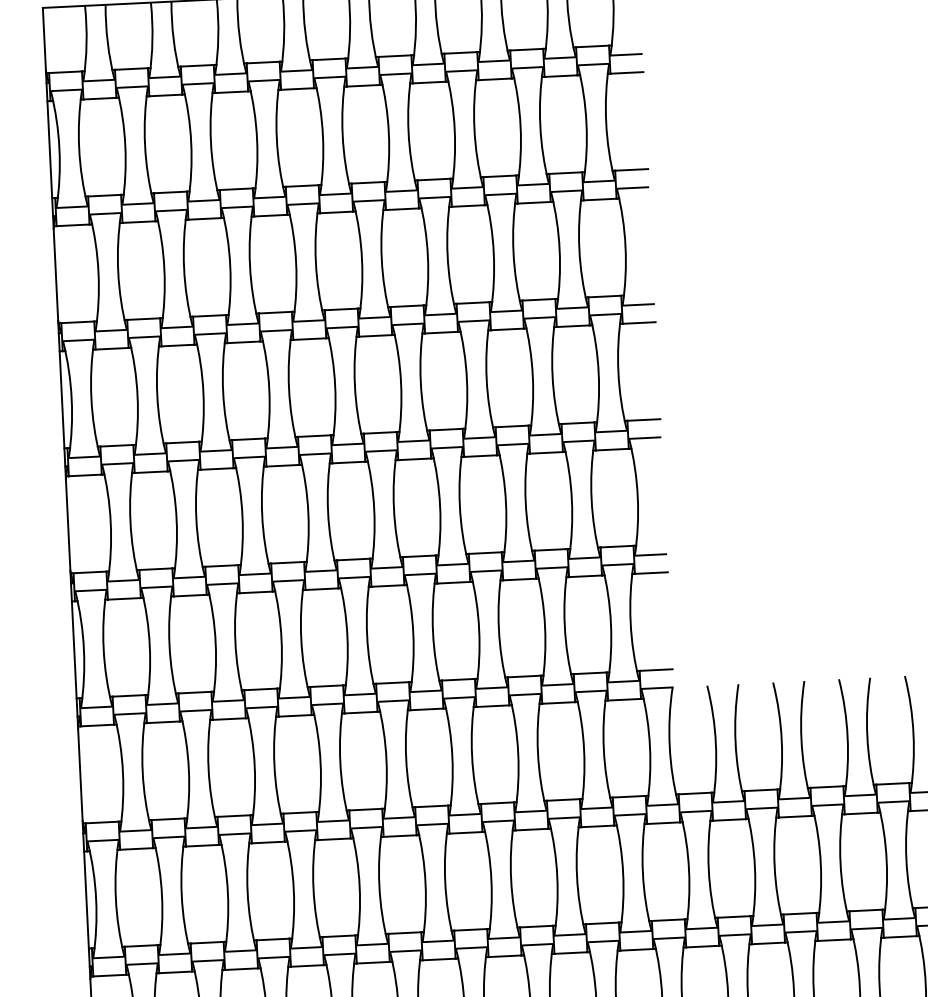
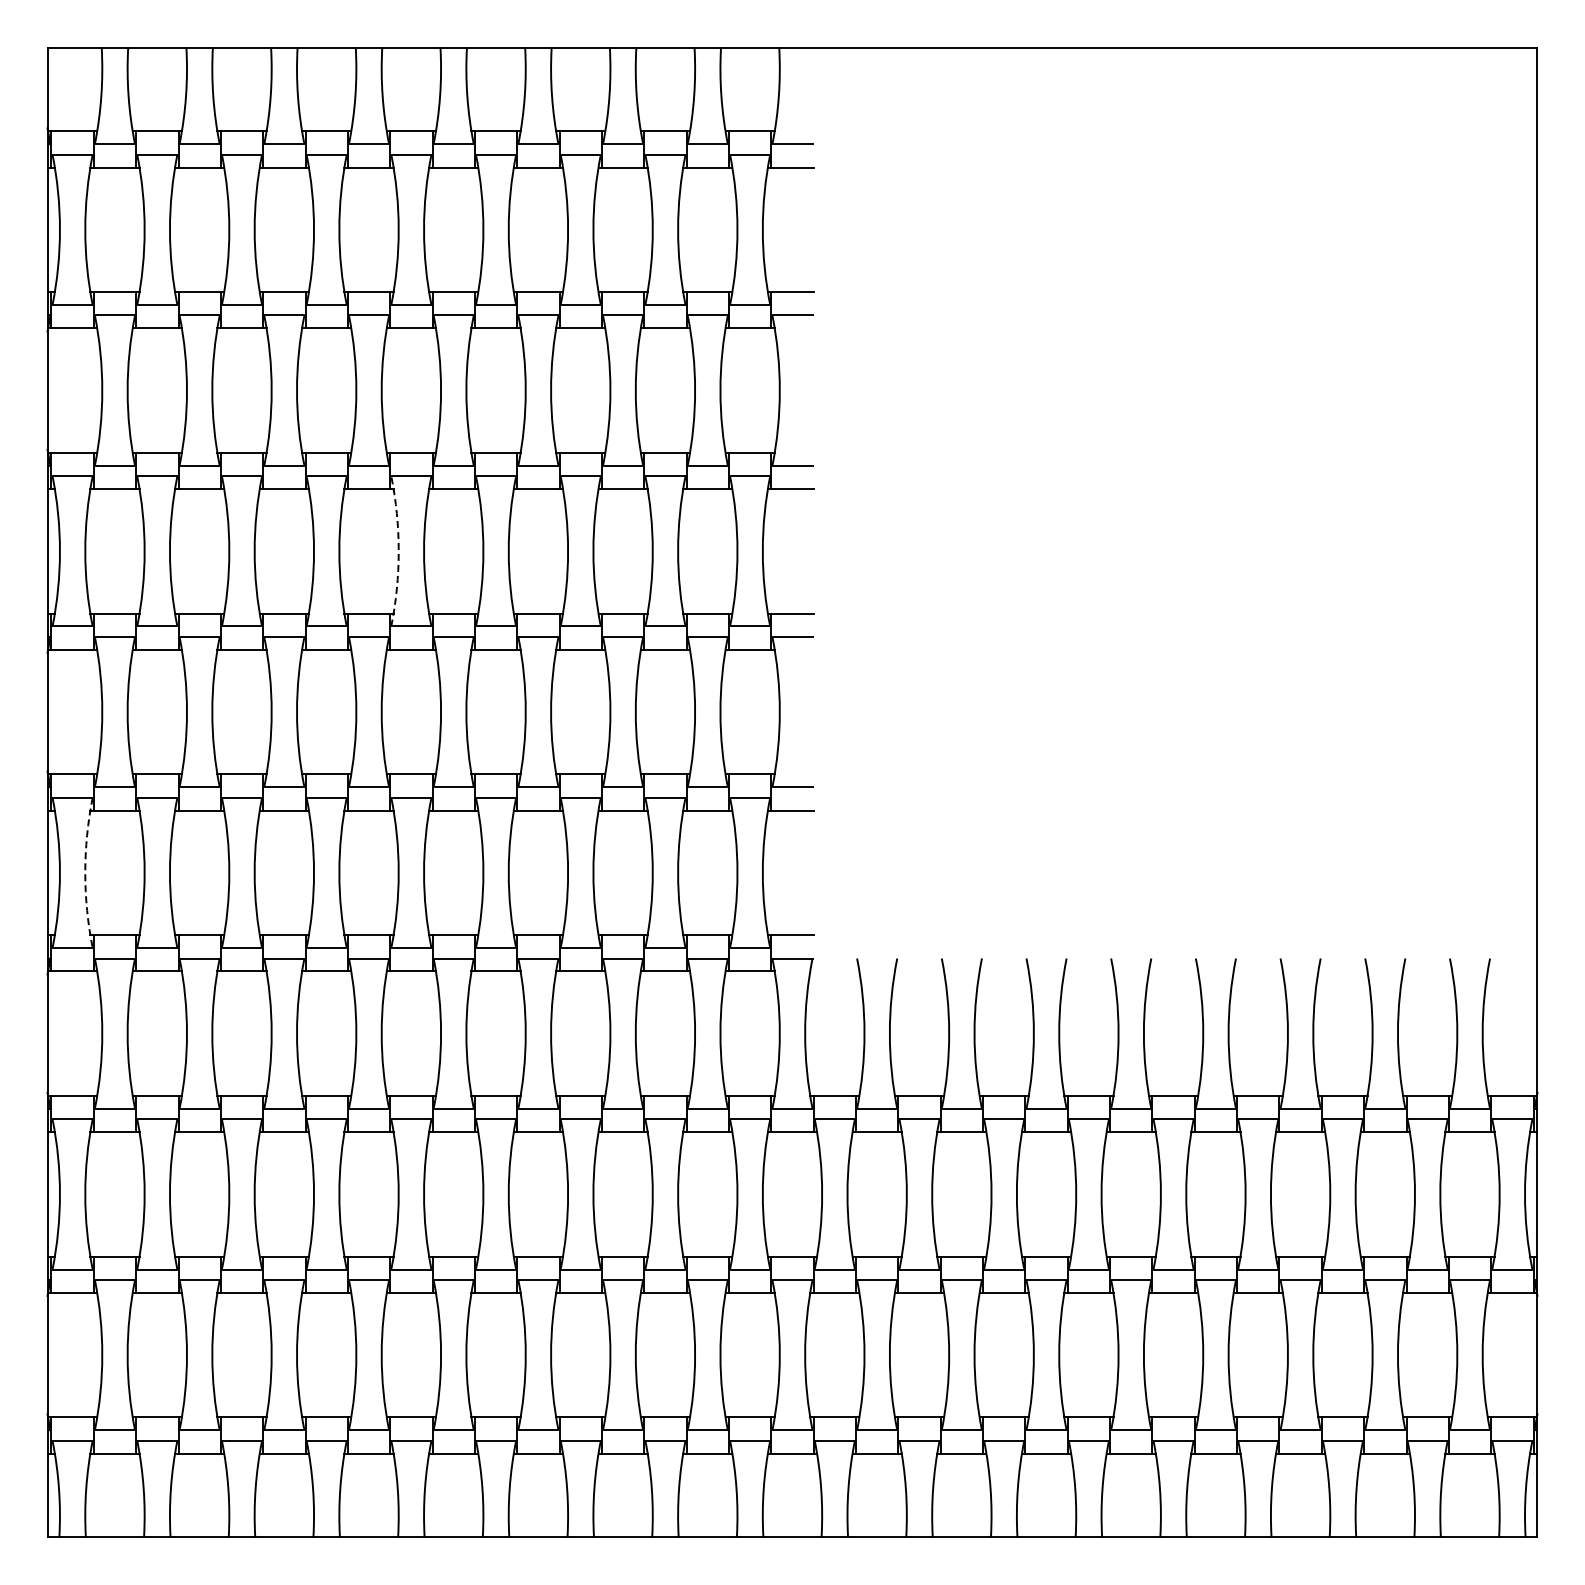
arc: (335, 386) -> (398, 551), solid -> dashed
arc: (103, 648) -> (85, 872), solid -> dashed

